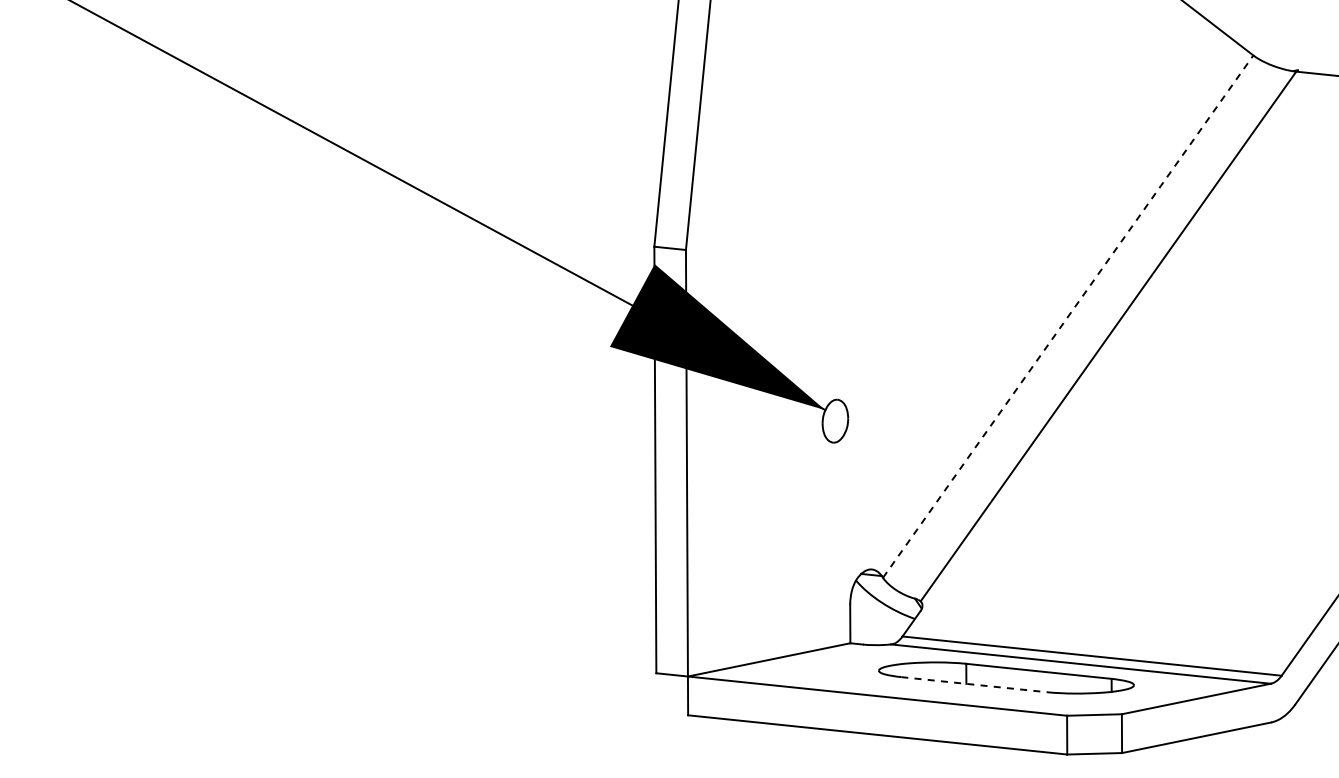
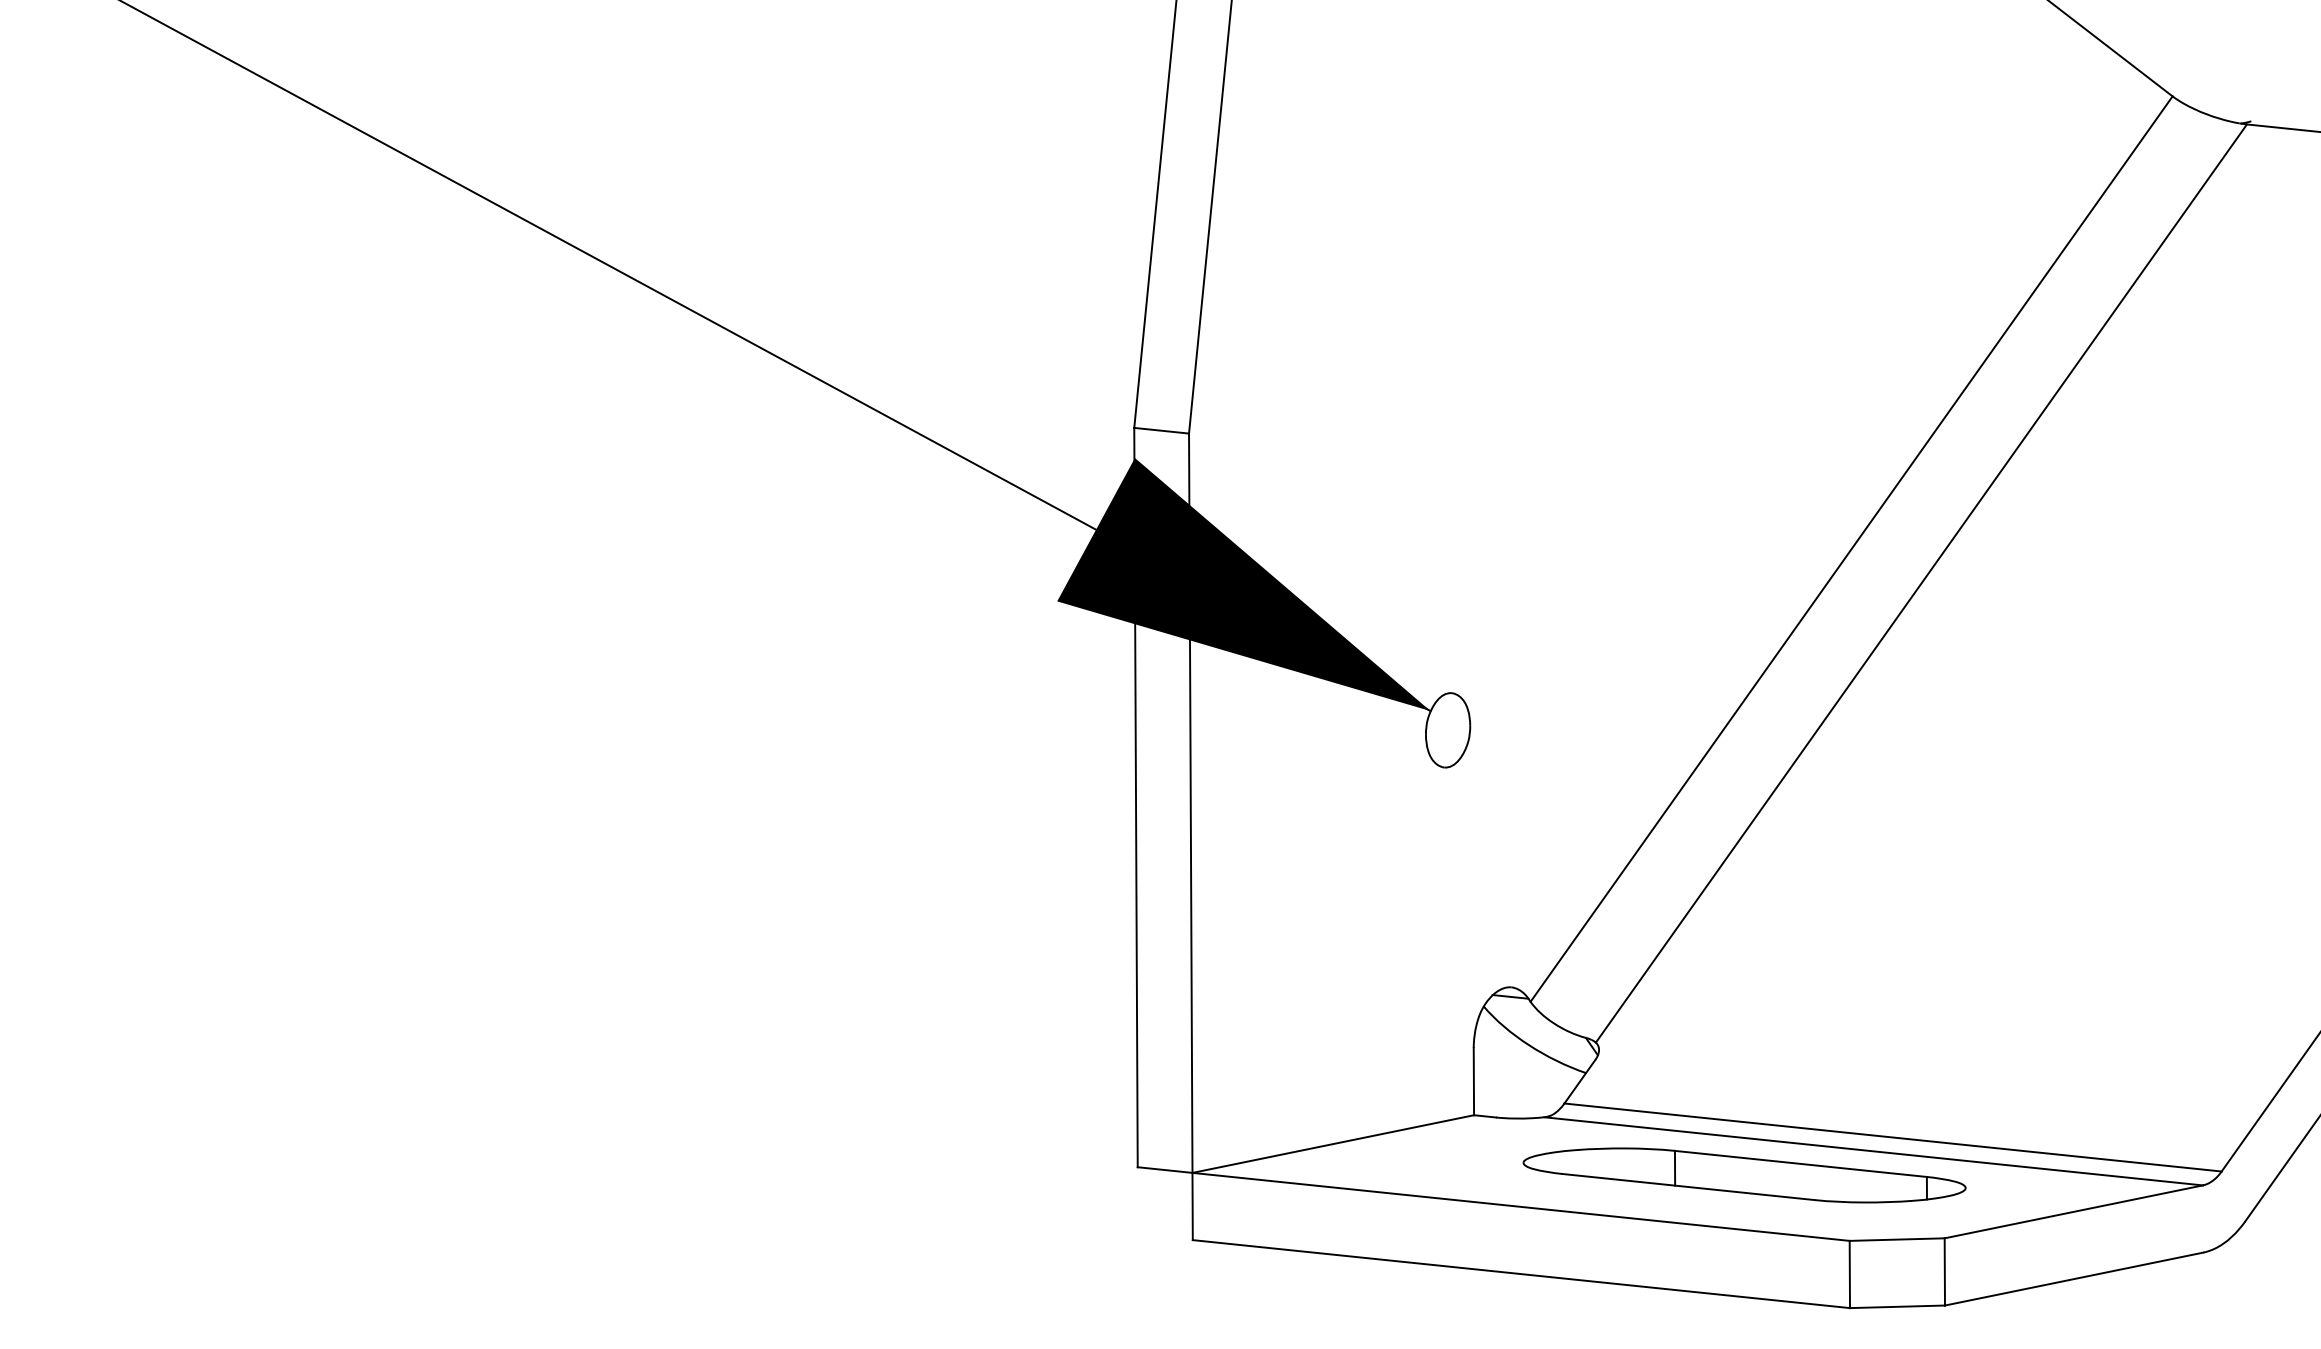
line: (1068, 316) -> (1852, 548), dashed -> solid
line: (974, 684) -> (1689, 1186), dashed -> solid

